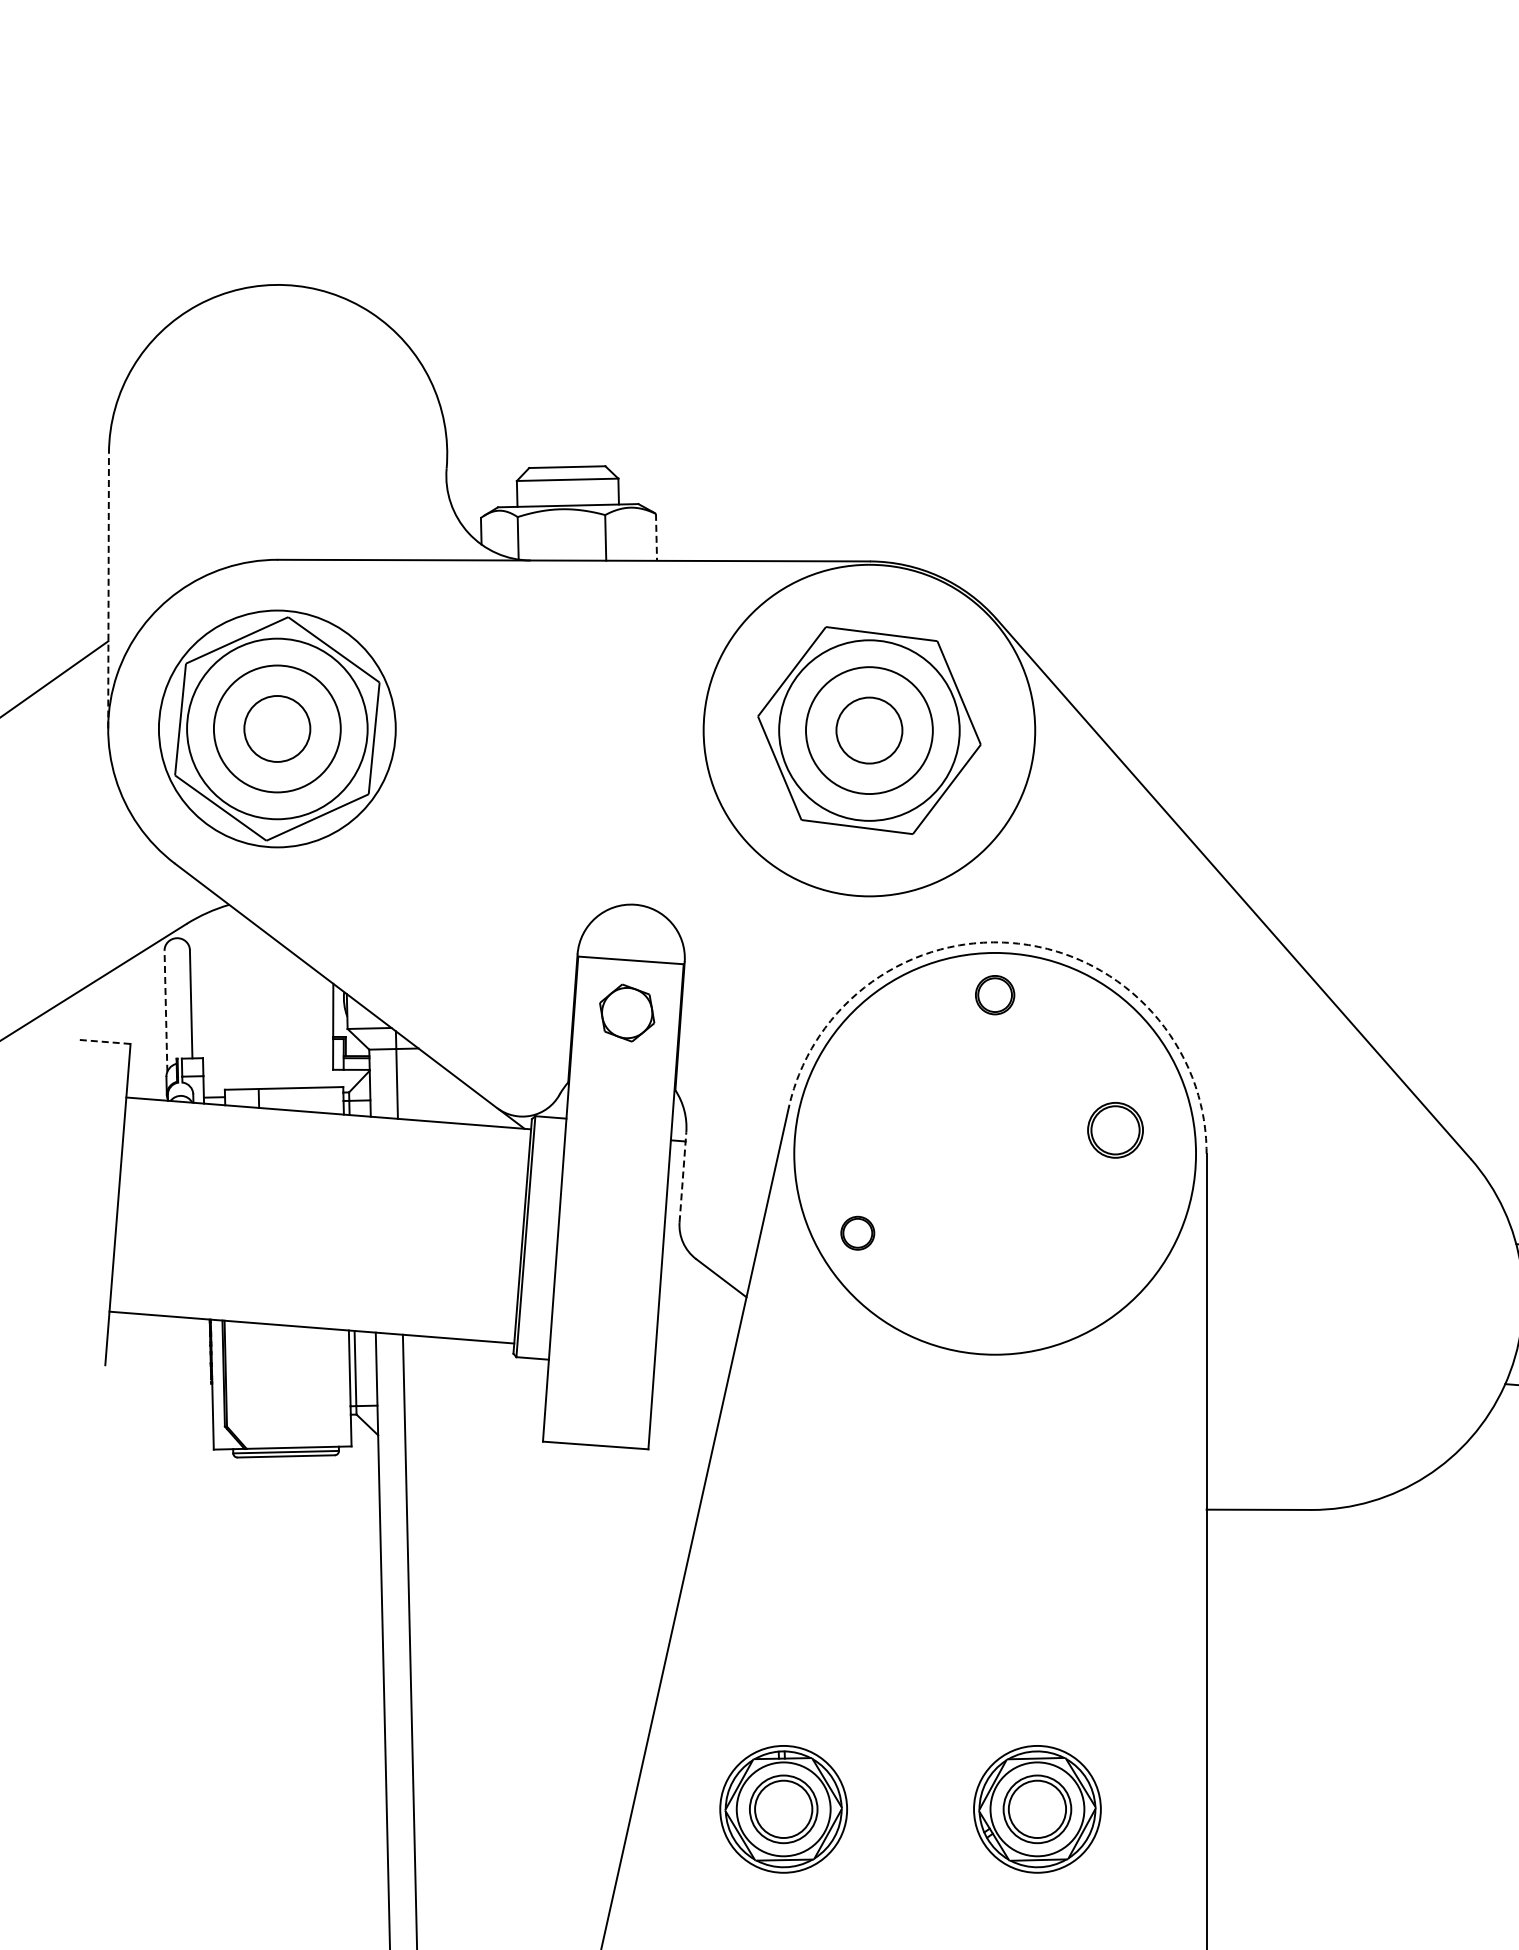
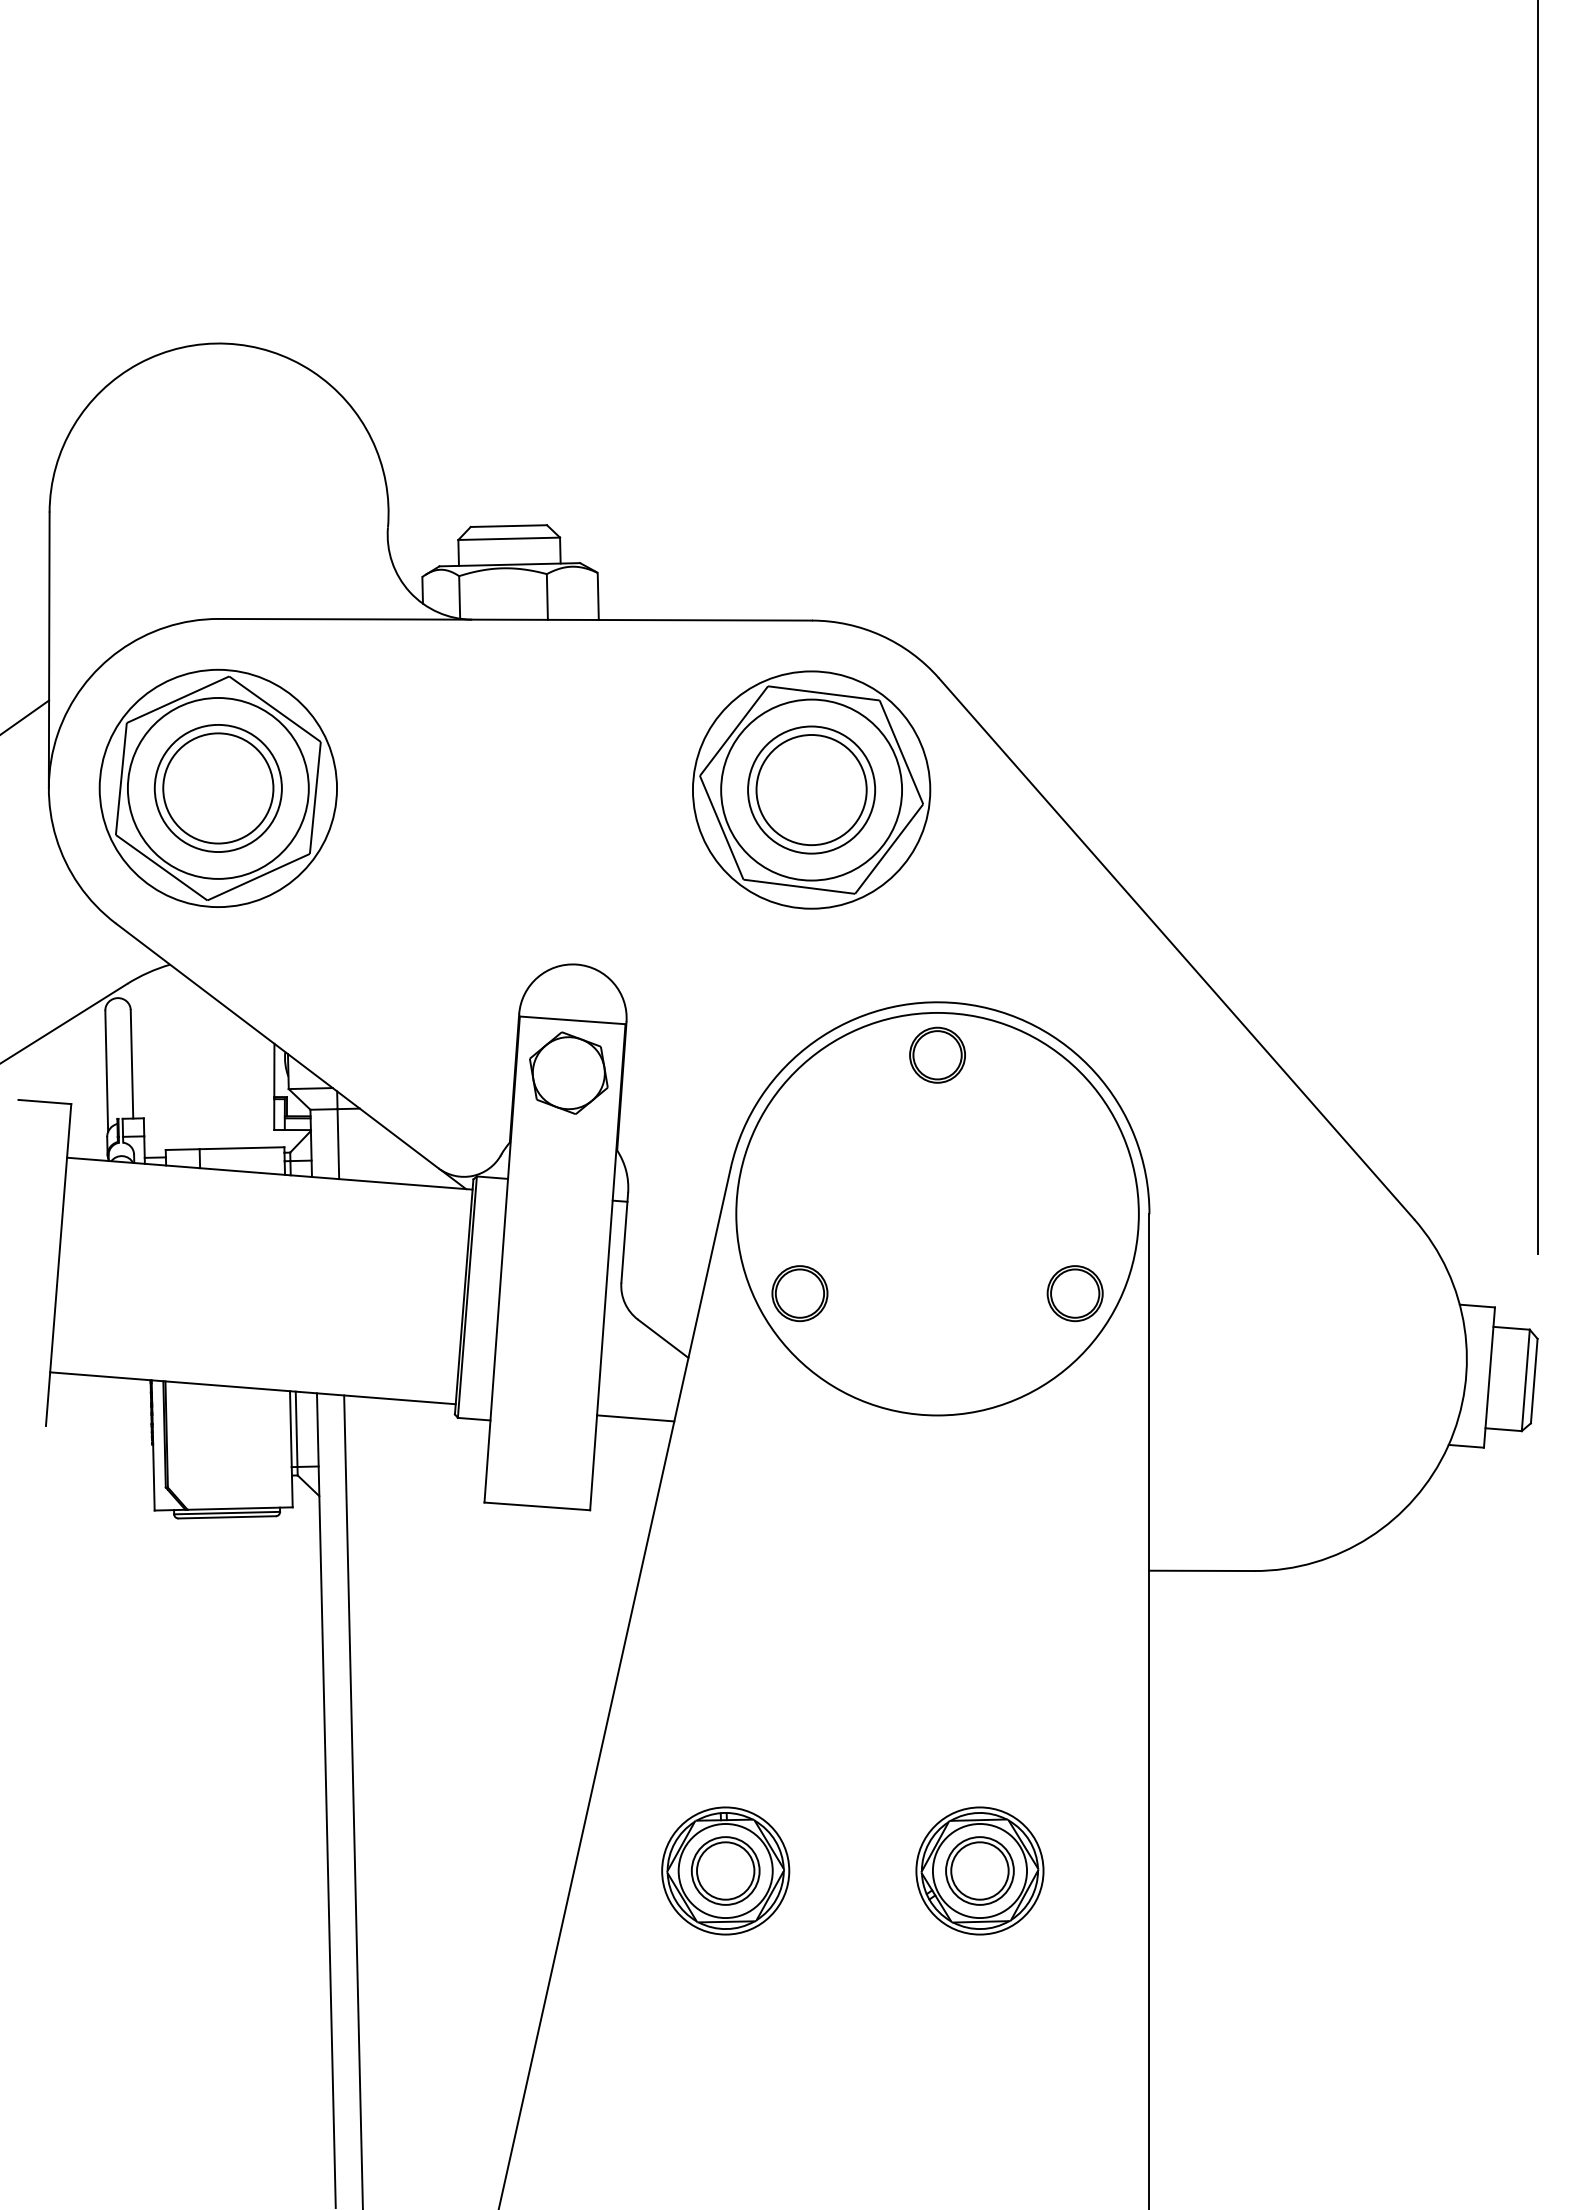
line: (656, 537) -> (598, 596), dashed -> solid
line: (108, 591) -> (49, 650), dashed -> solid
circle: (277, 729) -> (218, 788), size x1.67
circle: (869, 730) -> (811, 789), size x0.71
circle: (869, 731) -> (811, 790), size x1.67
arc: (1018, 943) -> (960, 1003), dashed -> solid
part: (995, 994) -> (937, 1054), size x1.43
line: (165, 1011) -> (106, 1071), dashed -> solid
part: (626, 1012) -> (568, 1072), size x1.43
line: (103, 1041) -> (44, 1101), dashed -> solid
part: (1114, 1130) -> (1074, 1293), moved
line: (682, 1177) -> (624, 1237), dashed -> solid
part: (857, 1233) -> (799, 1293), size x1.67
line: (693, 1357) -> (635, 1418), added

